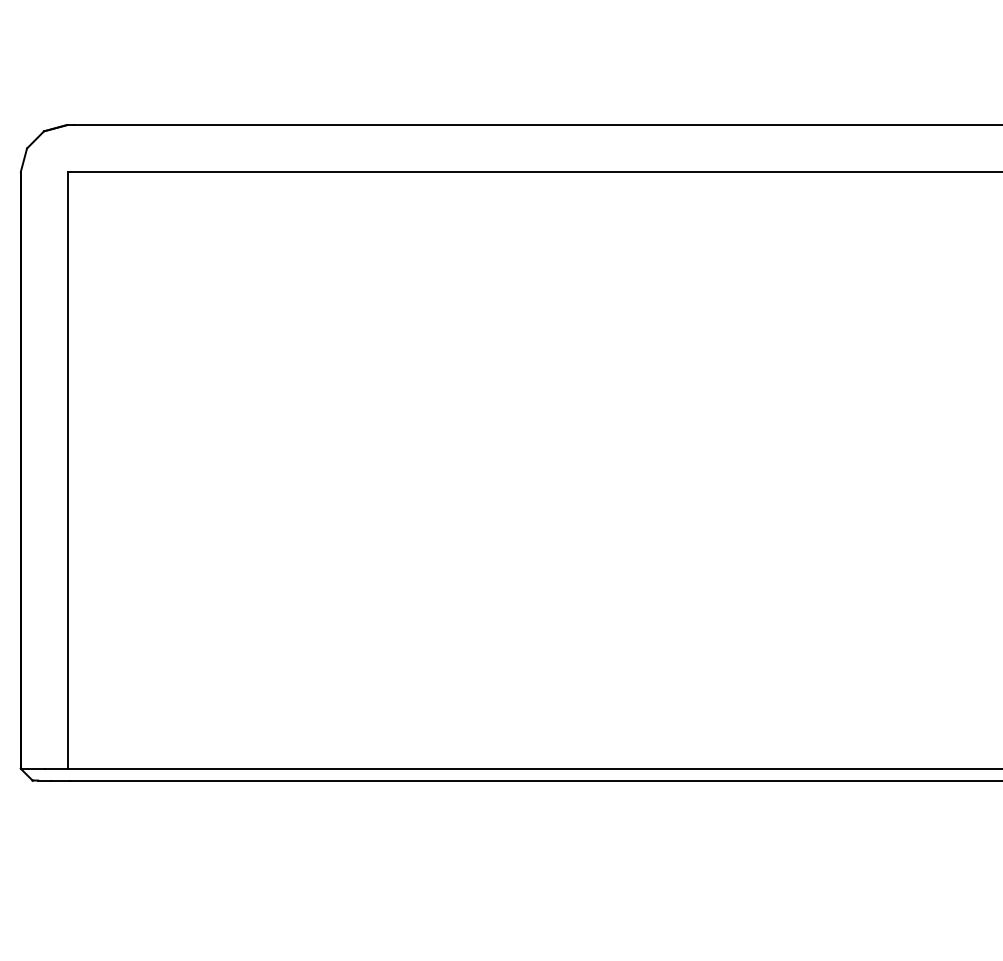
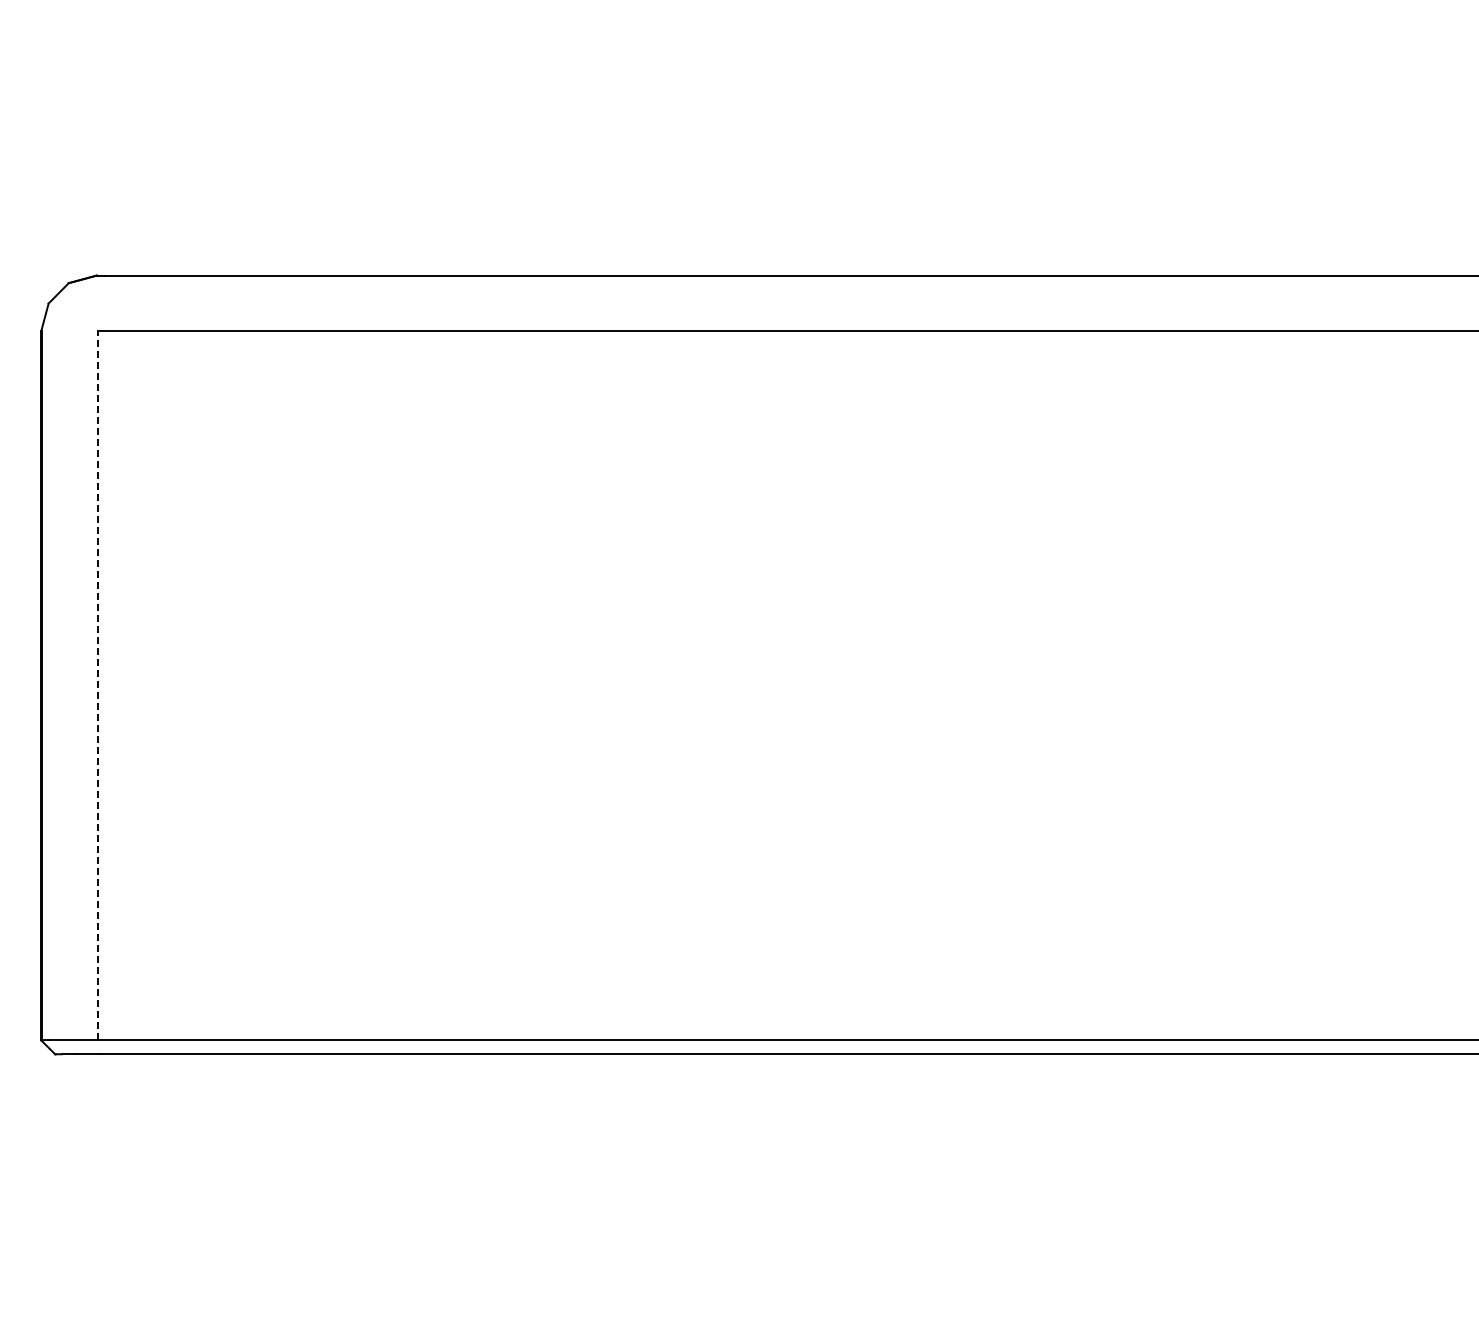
line: (68, 470) -> (97, 685), solid -> dashed

